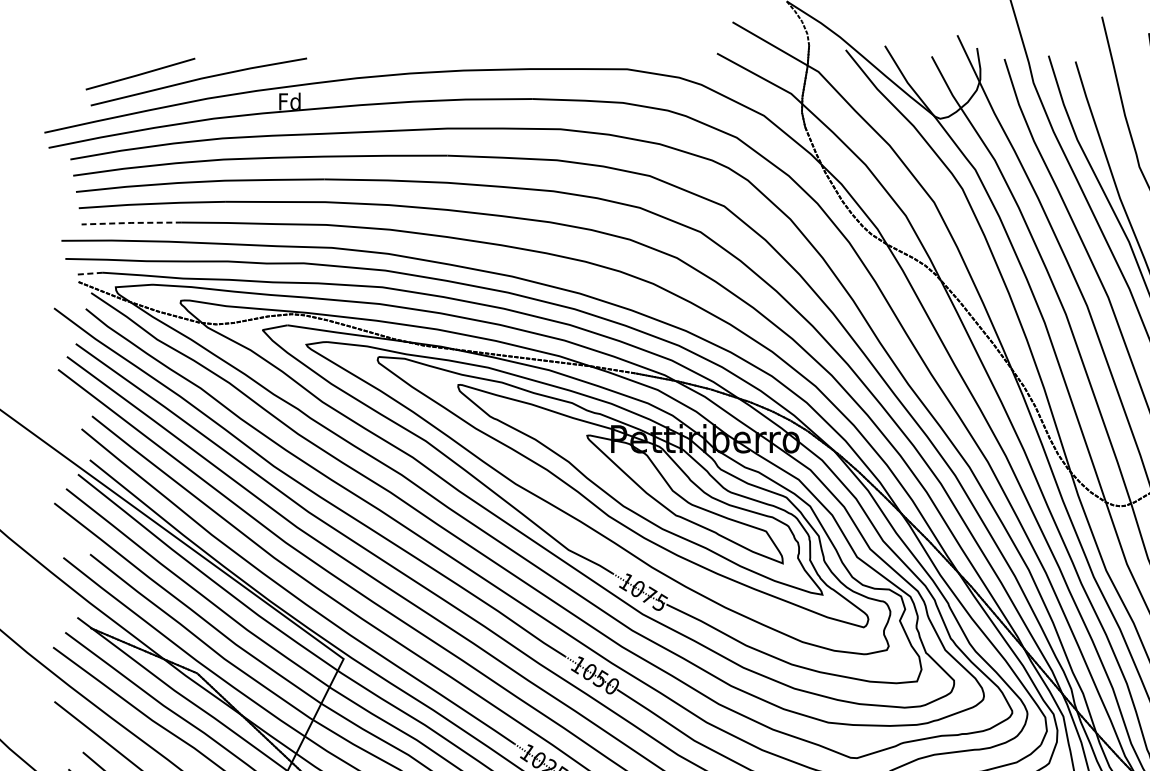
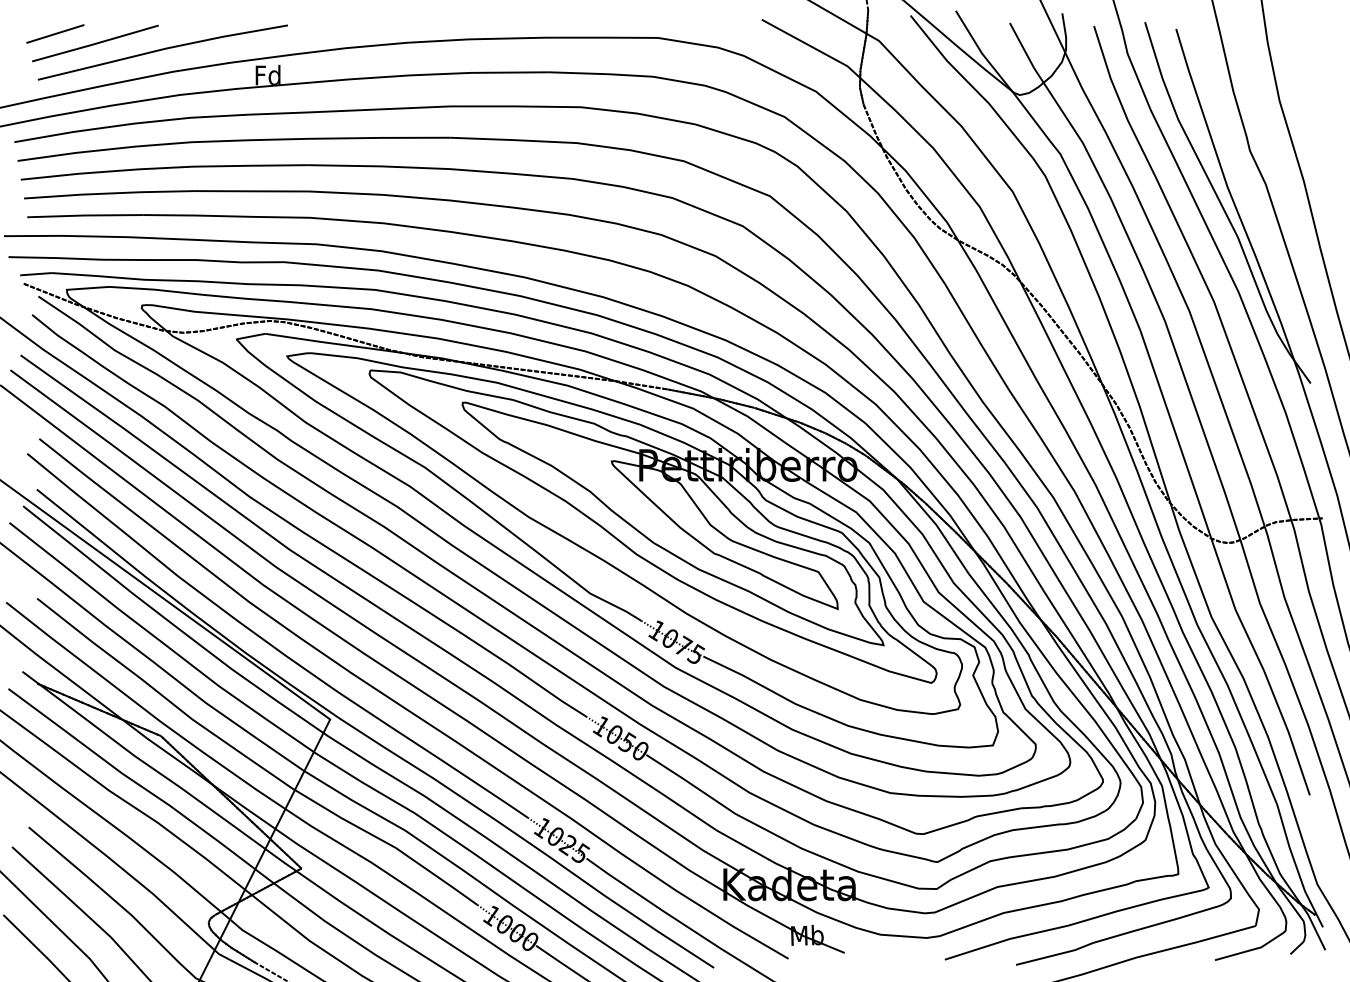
line: (105, 65) -> (55, 33), added
line: (131, 222) -> (84, 215), dashed -> solid
line: (89, 273) -> (36, 274), dashed -> solid

